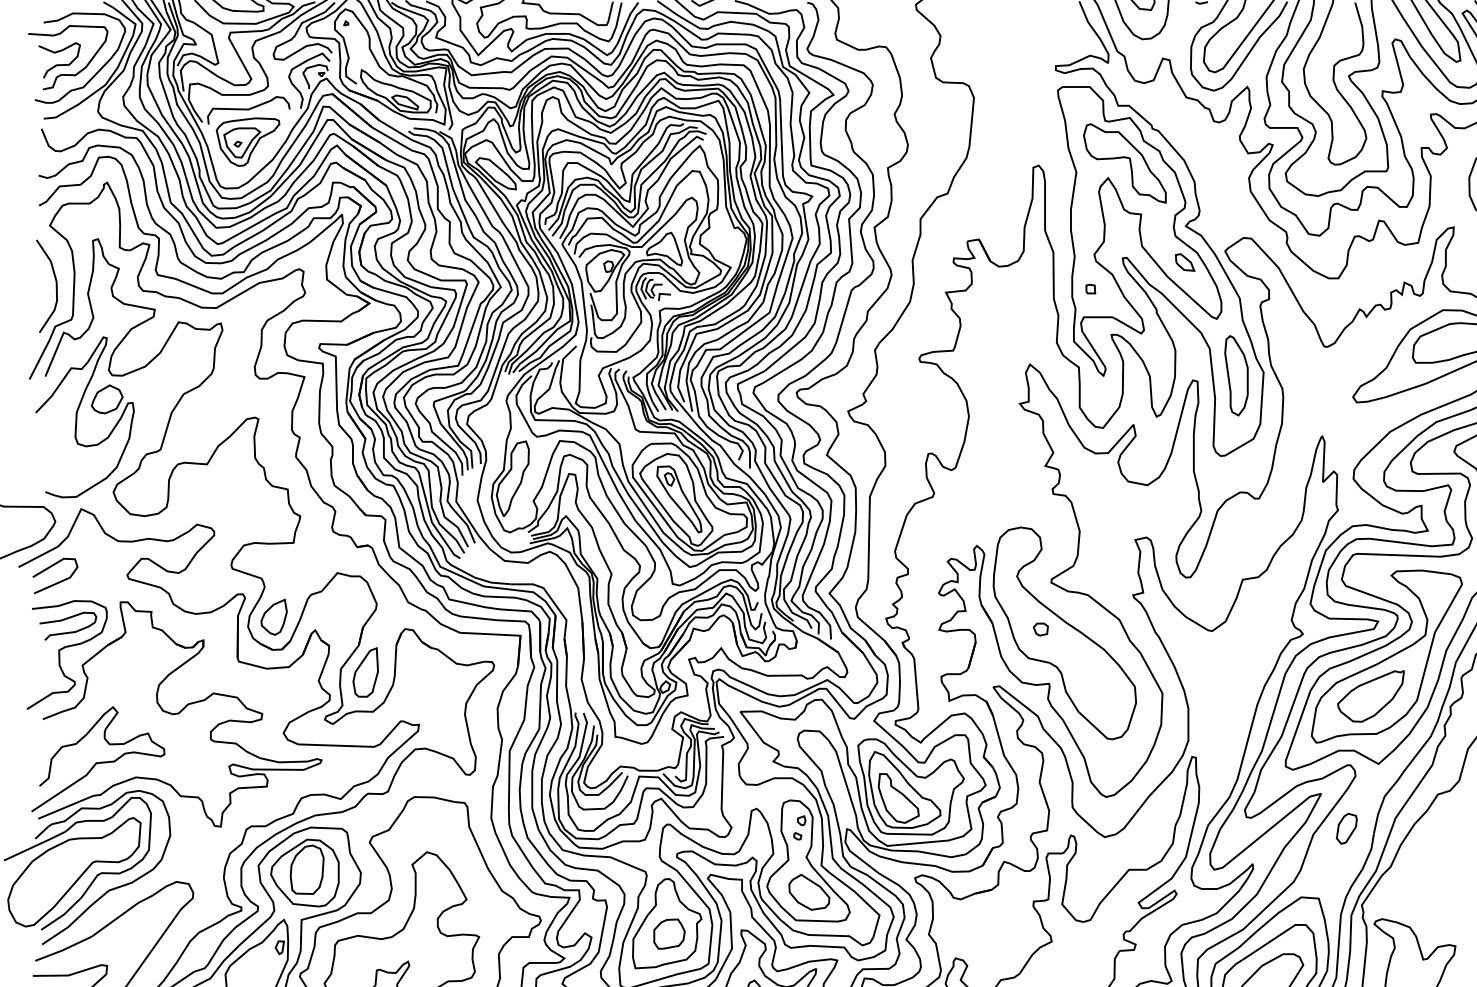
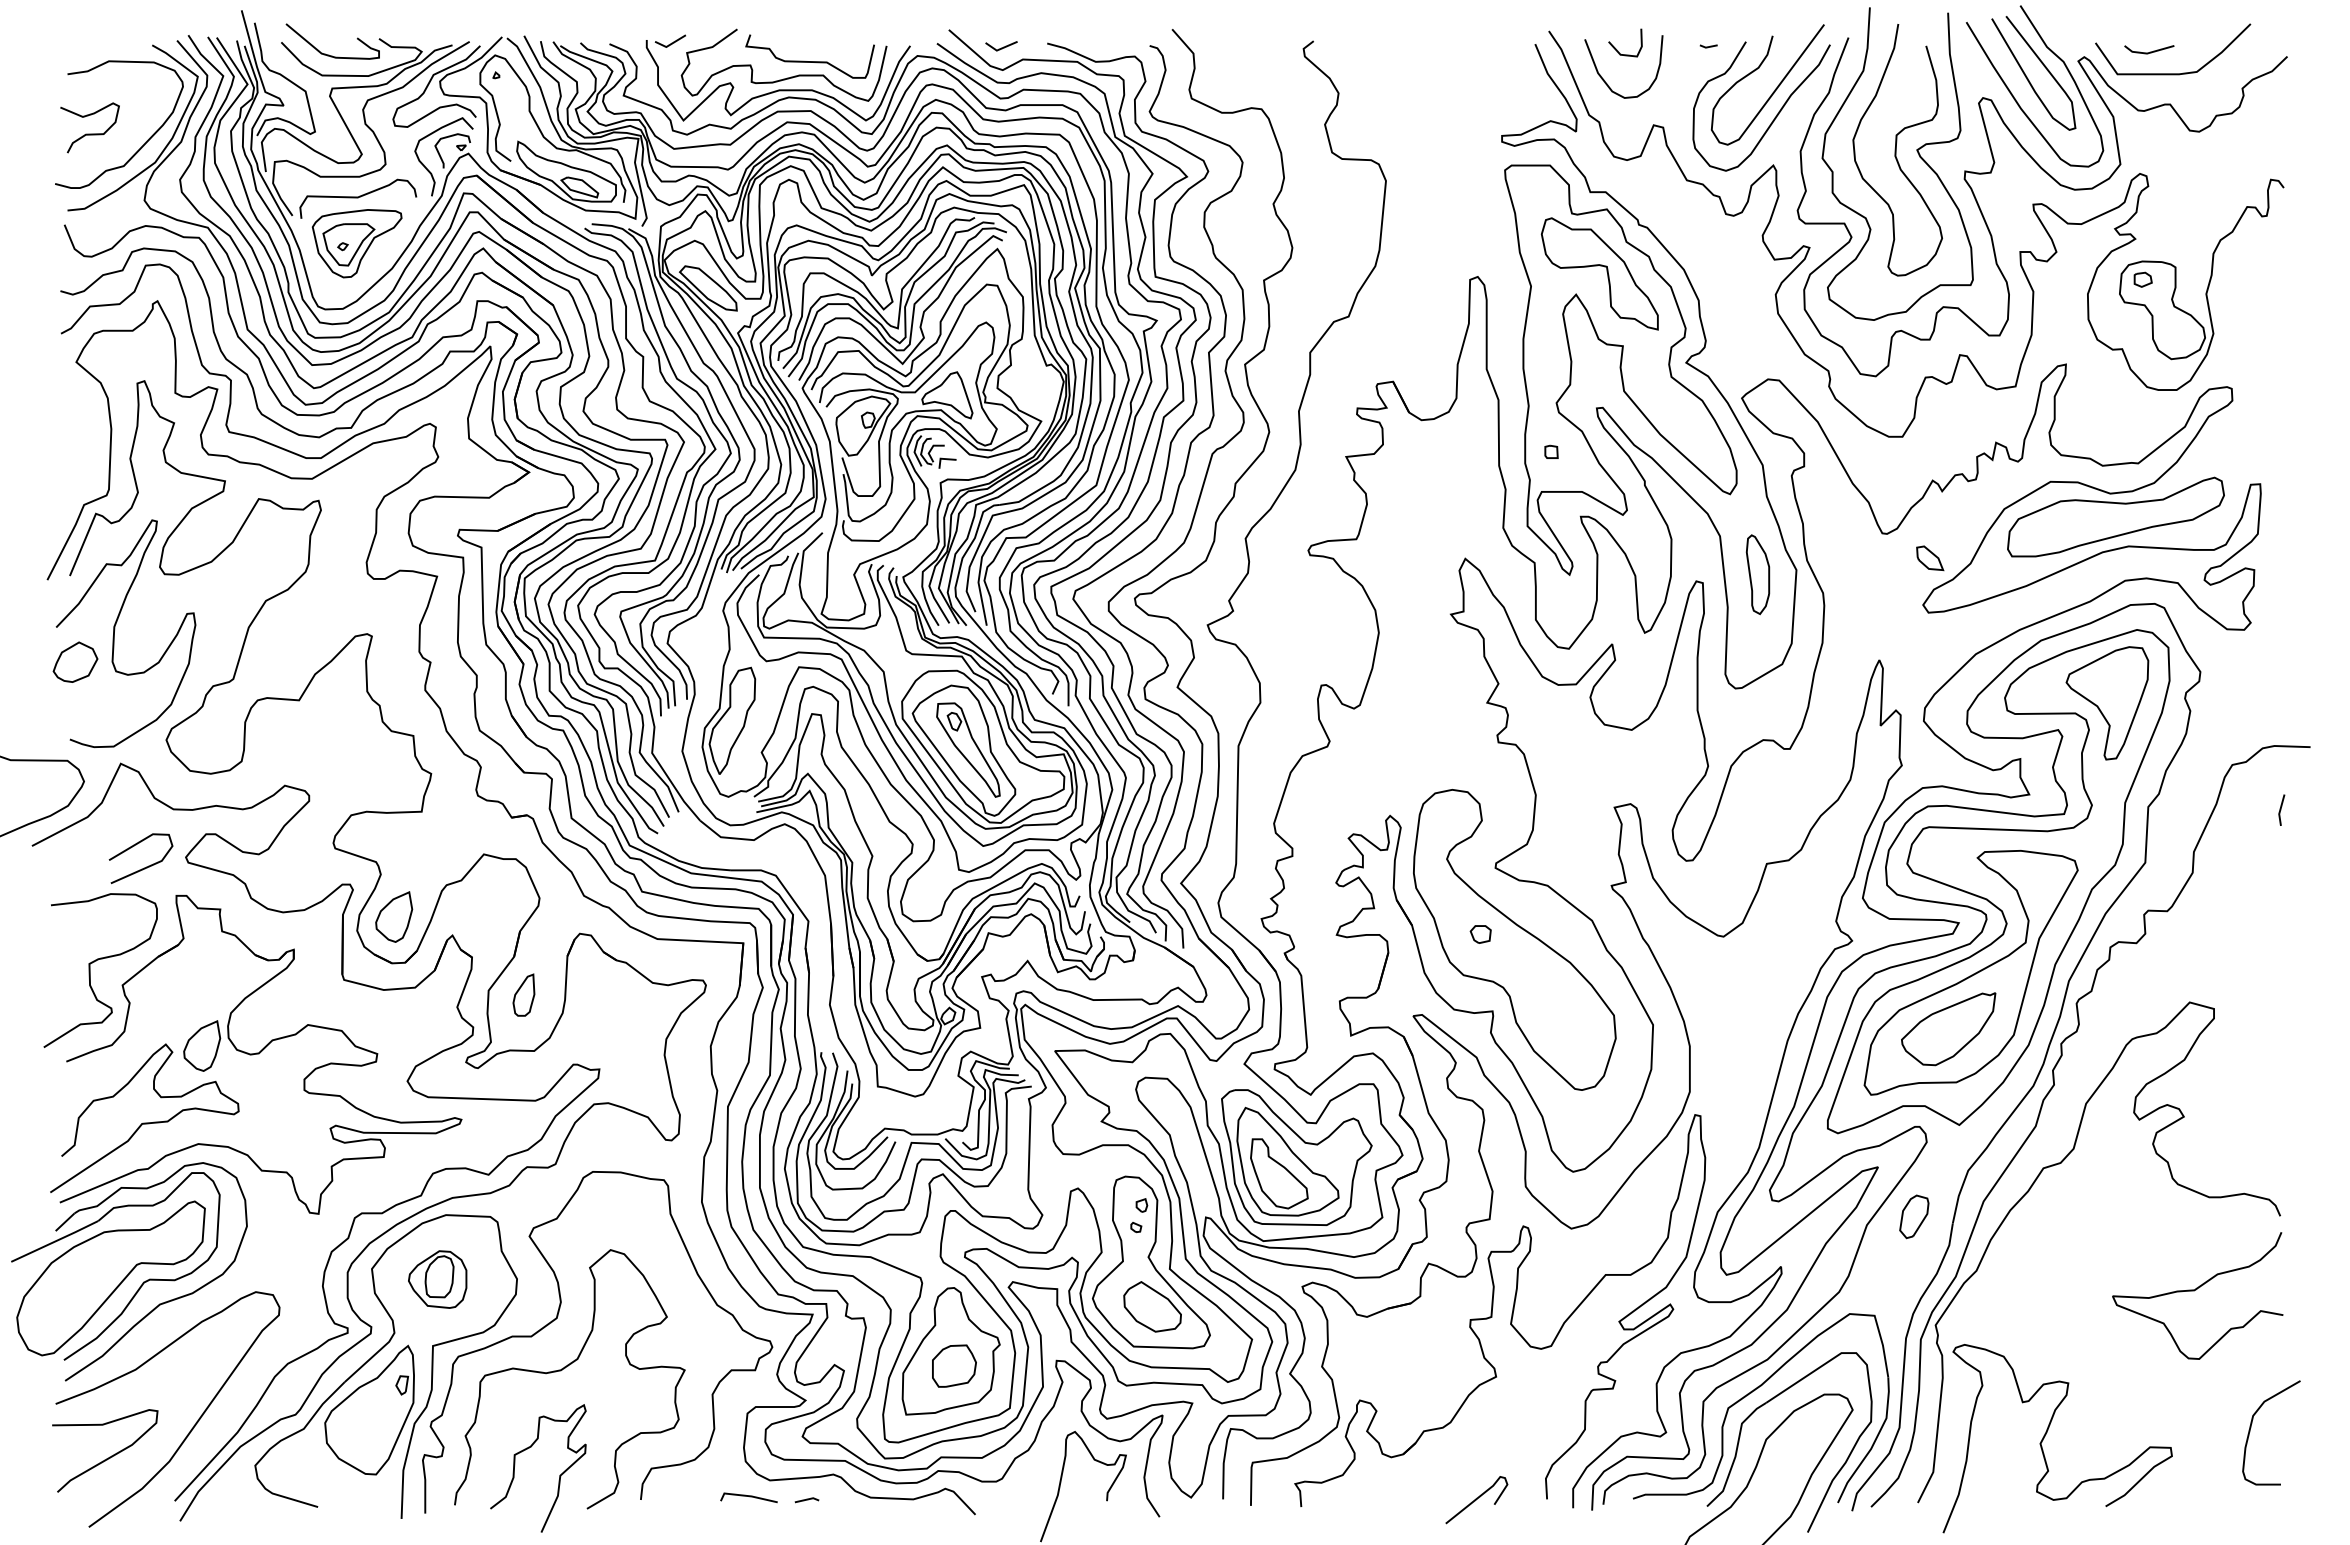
curve: (67, 74) -> (101, 147), removed
part: (1185, 262) -> (1930, 558), moved
curve: (56, 286) -> (85, 448), removed
part: (1236, 375) -> (1757, 574), size x0.7
part: (107, 398) -> (75, 661), moved
curve: (57, 582) -> (144, 867), moved
curve: (70, 631) -> (105, 937), removed
part: (365, 671) -> (523, 994), size x0.6
part: (138, 707) -> (202, 1045), added
part: (304, 873) -> (437, 1279), size x0.6

